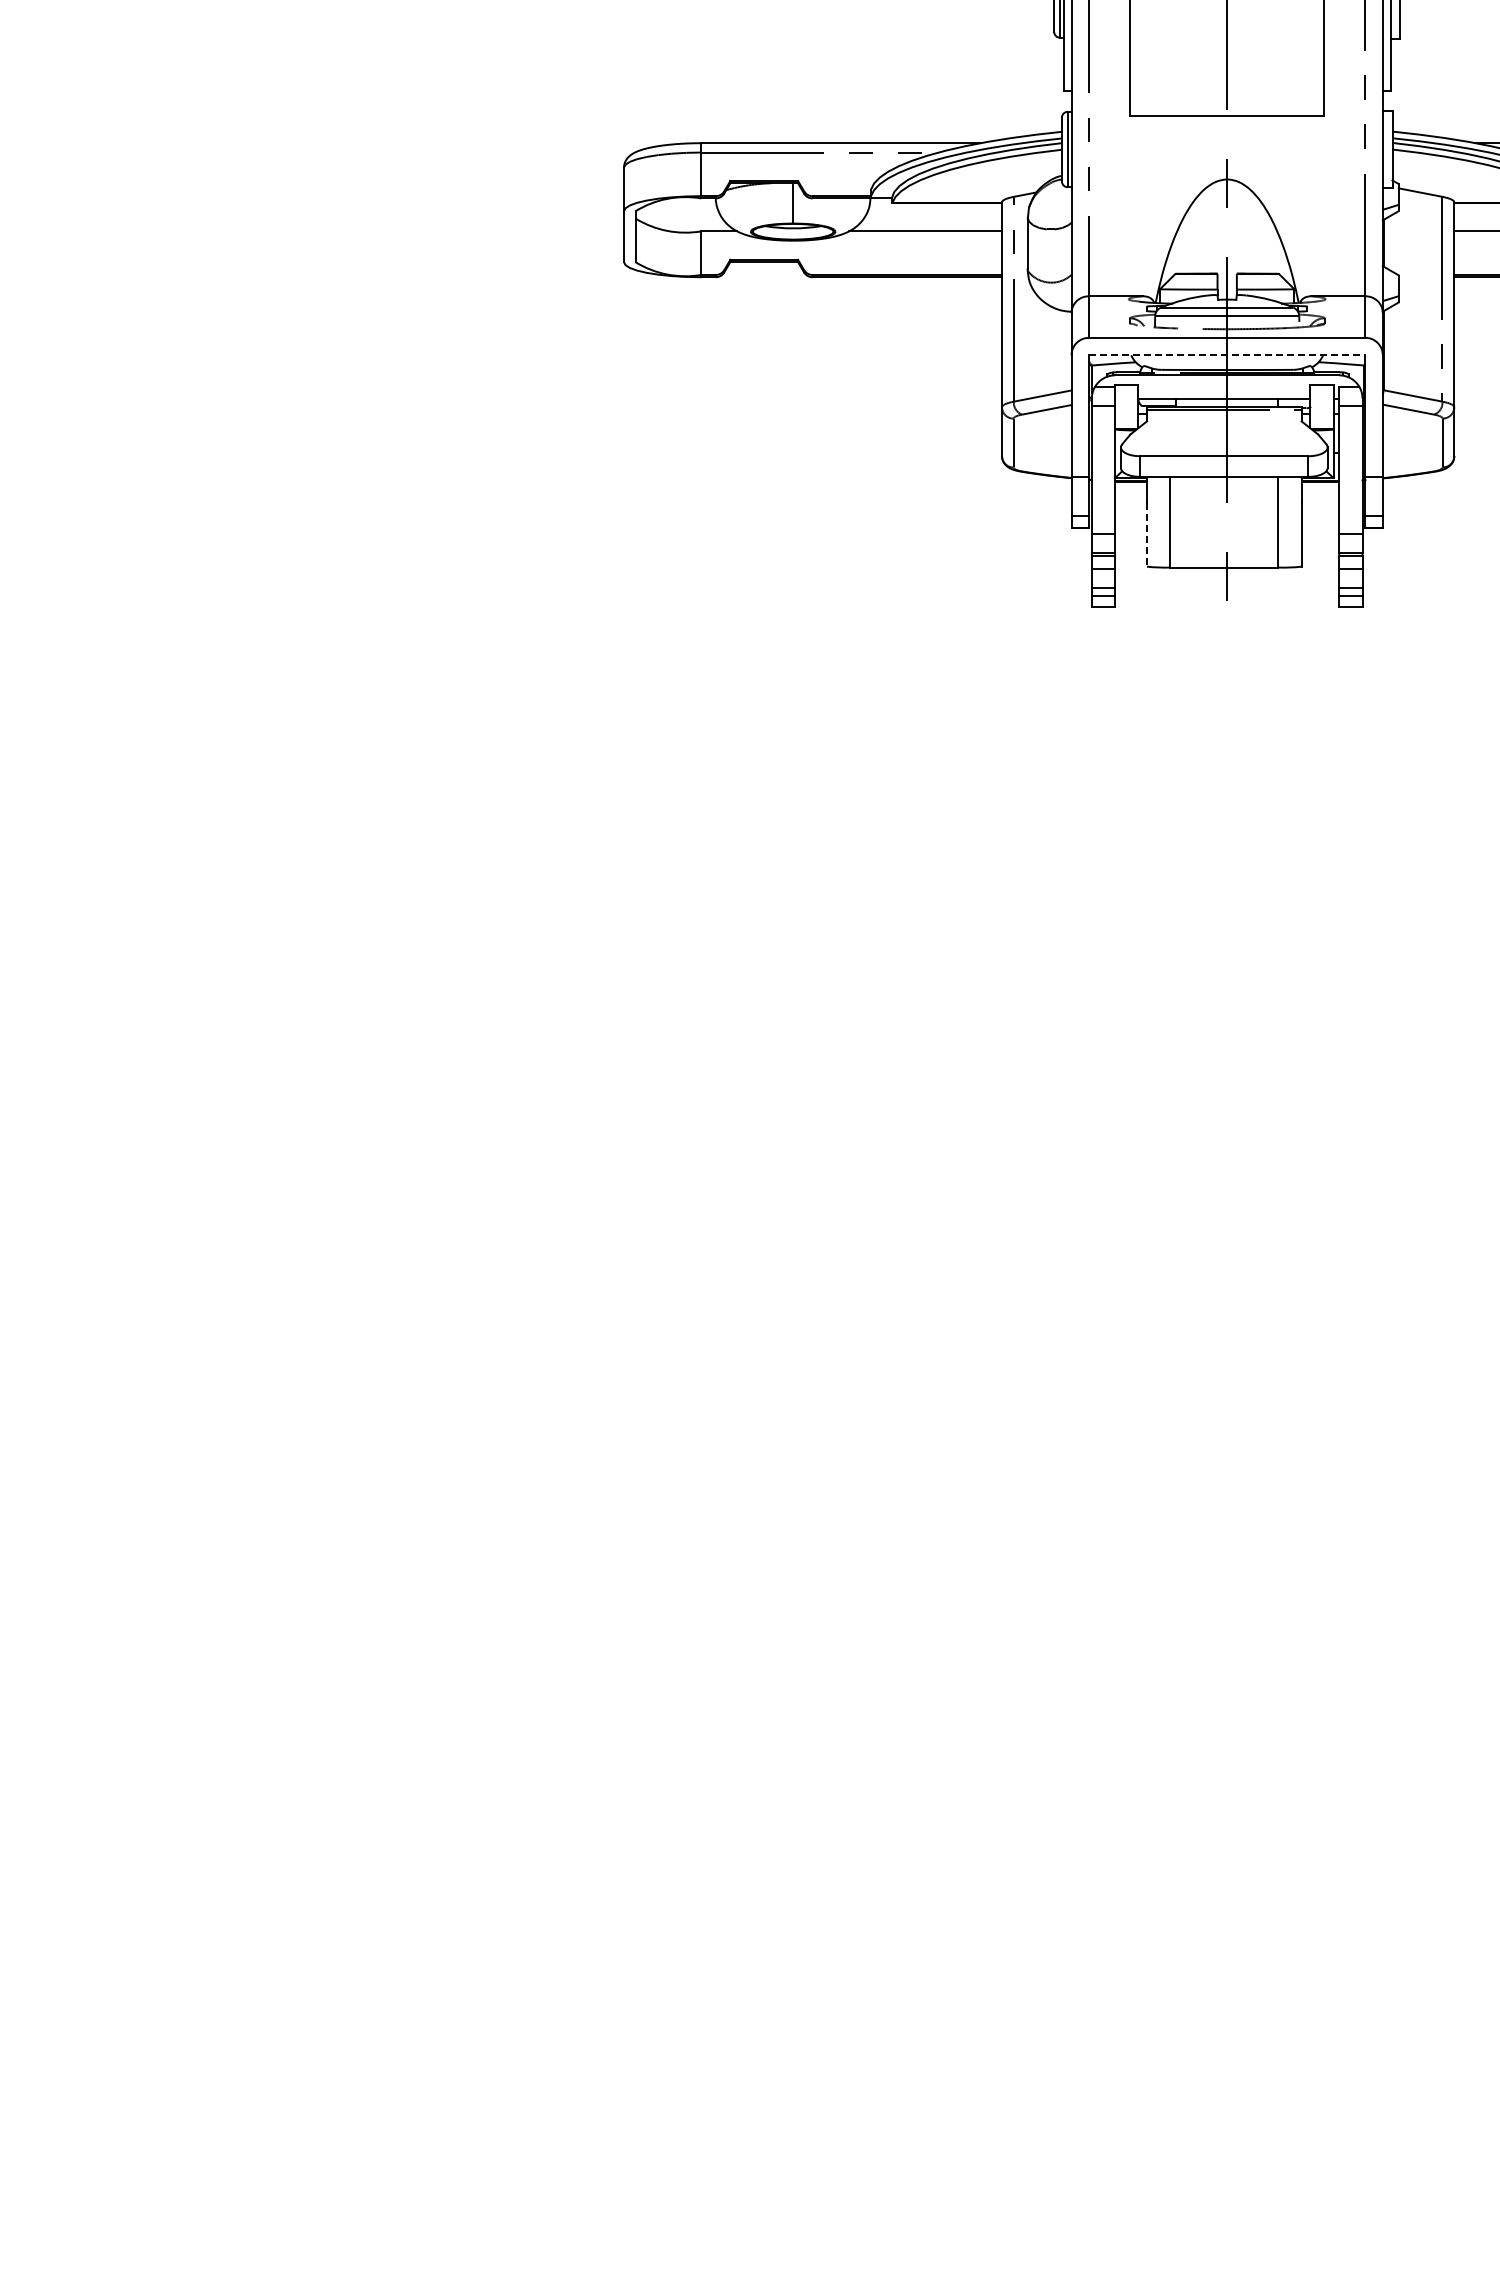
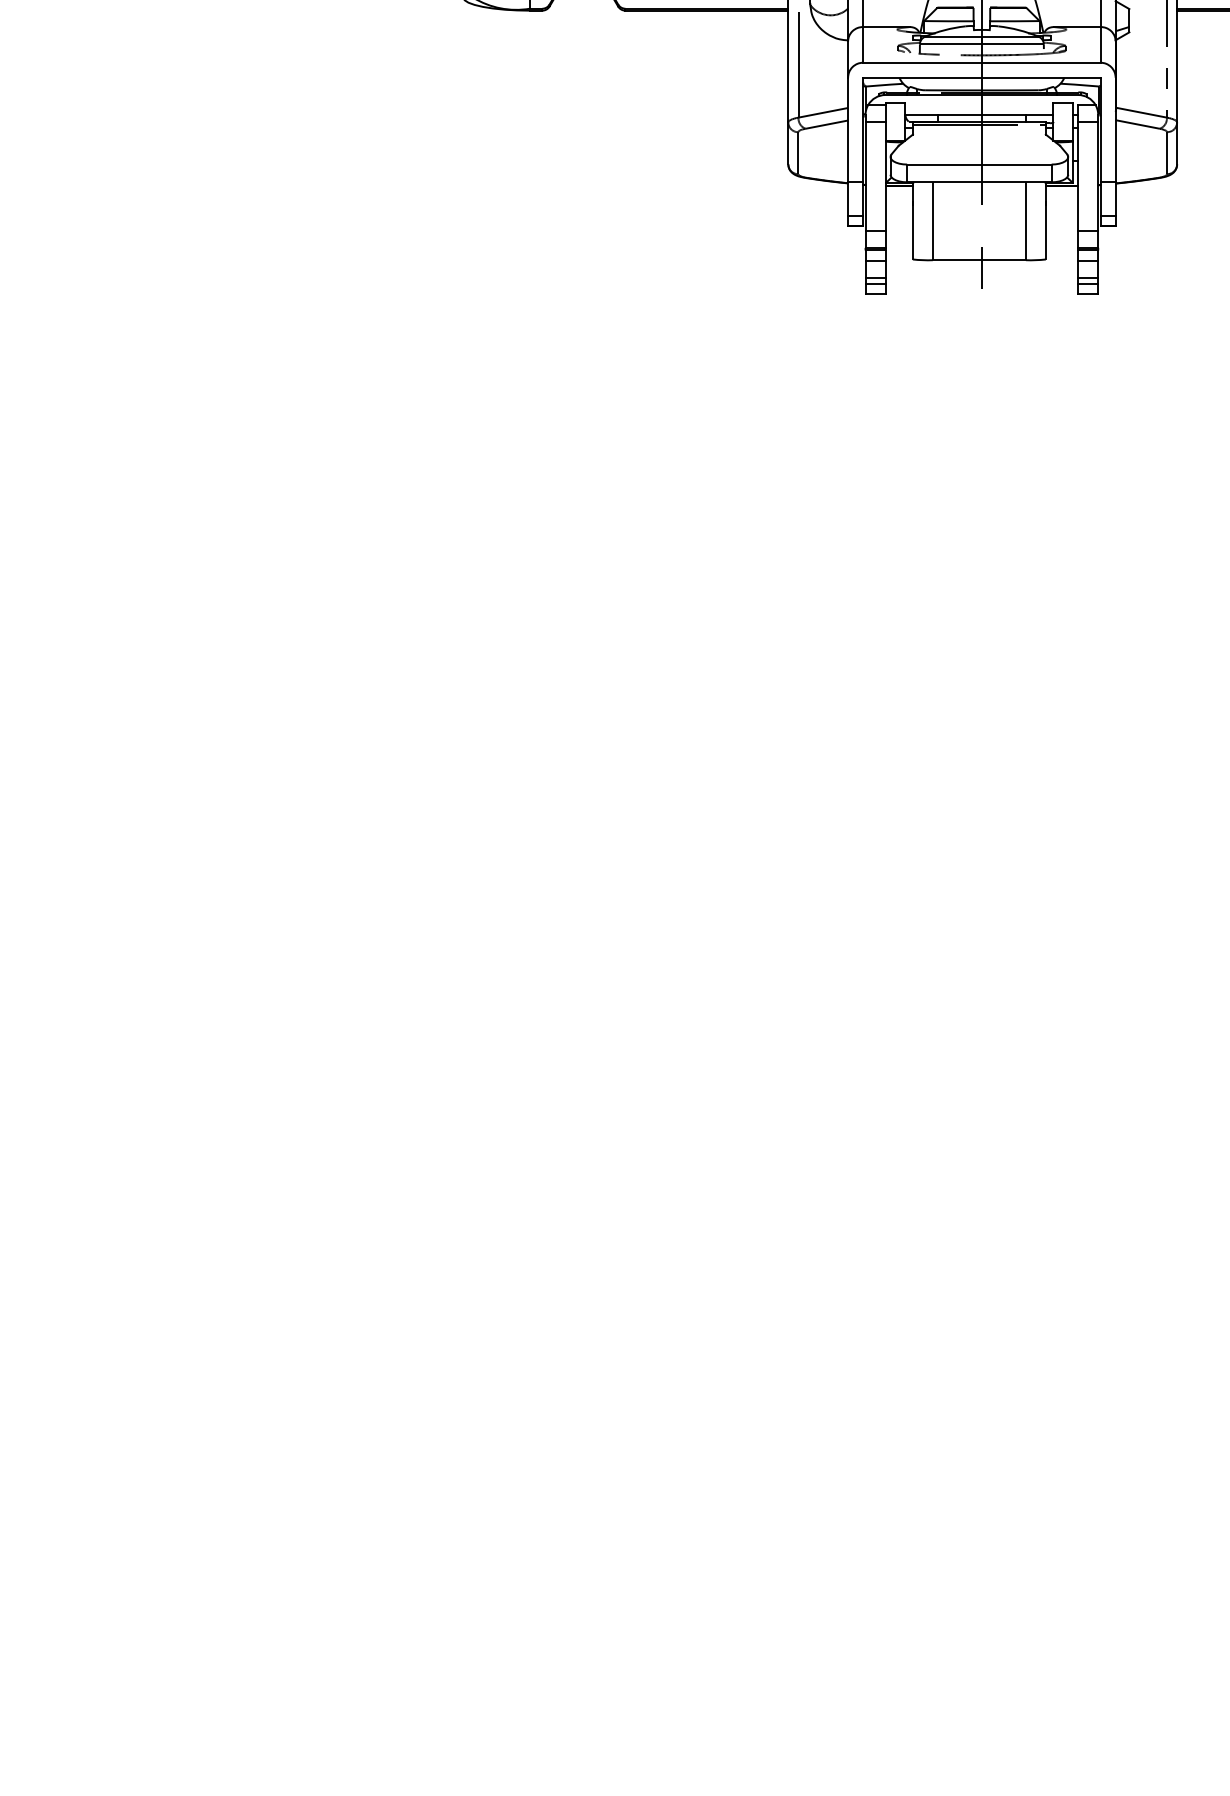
line: (1227, 355) -> (982, 77), dashed -> solid
line: (1146, 534) -> (912, 231), dashed -> solid

